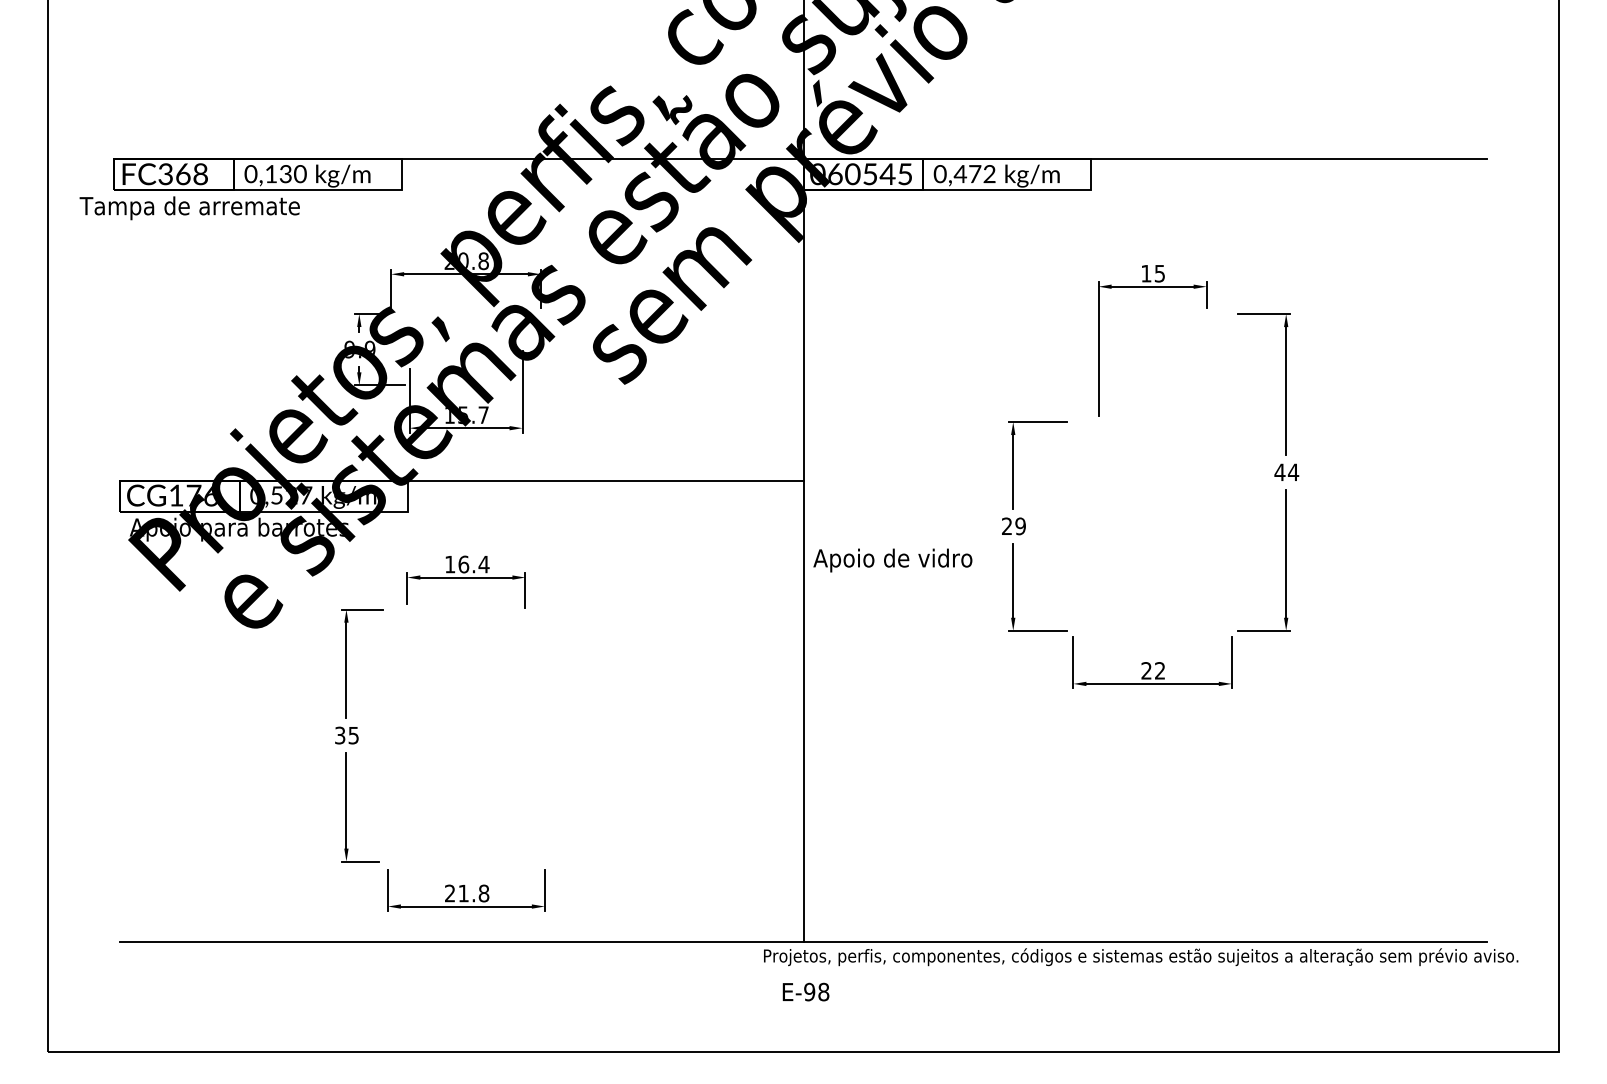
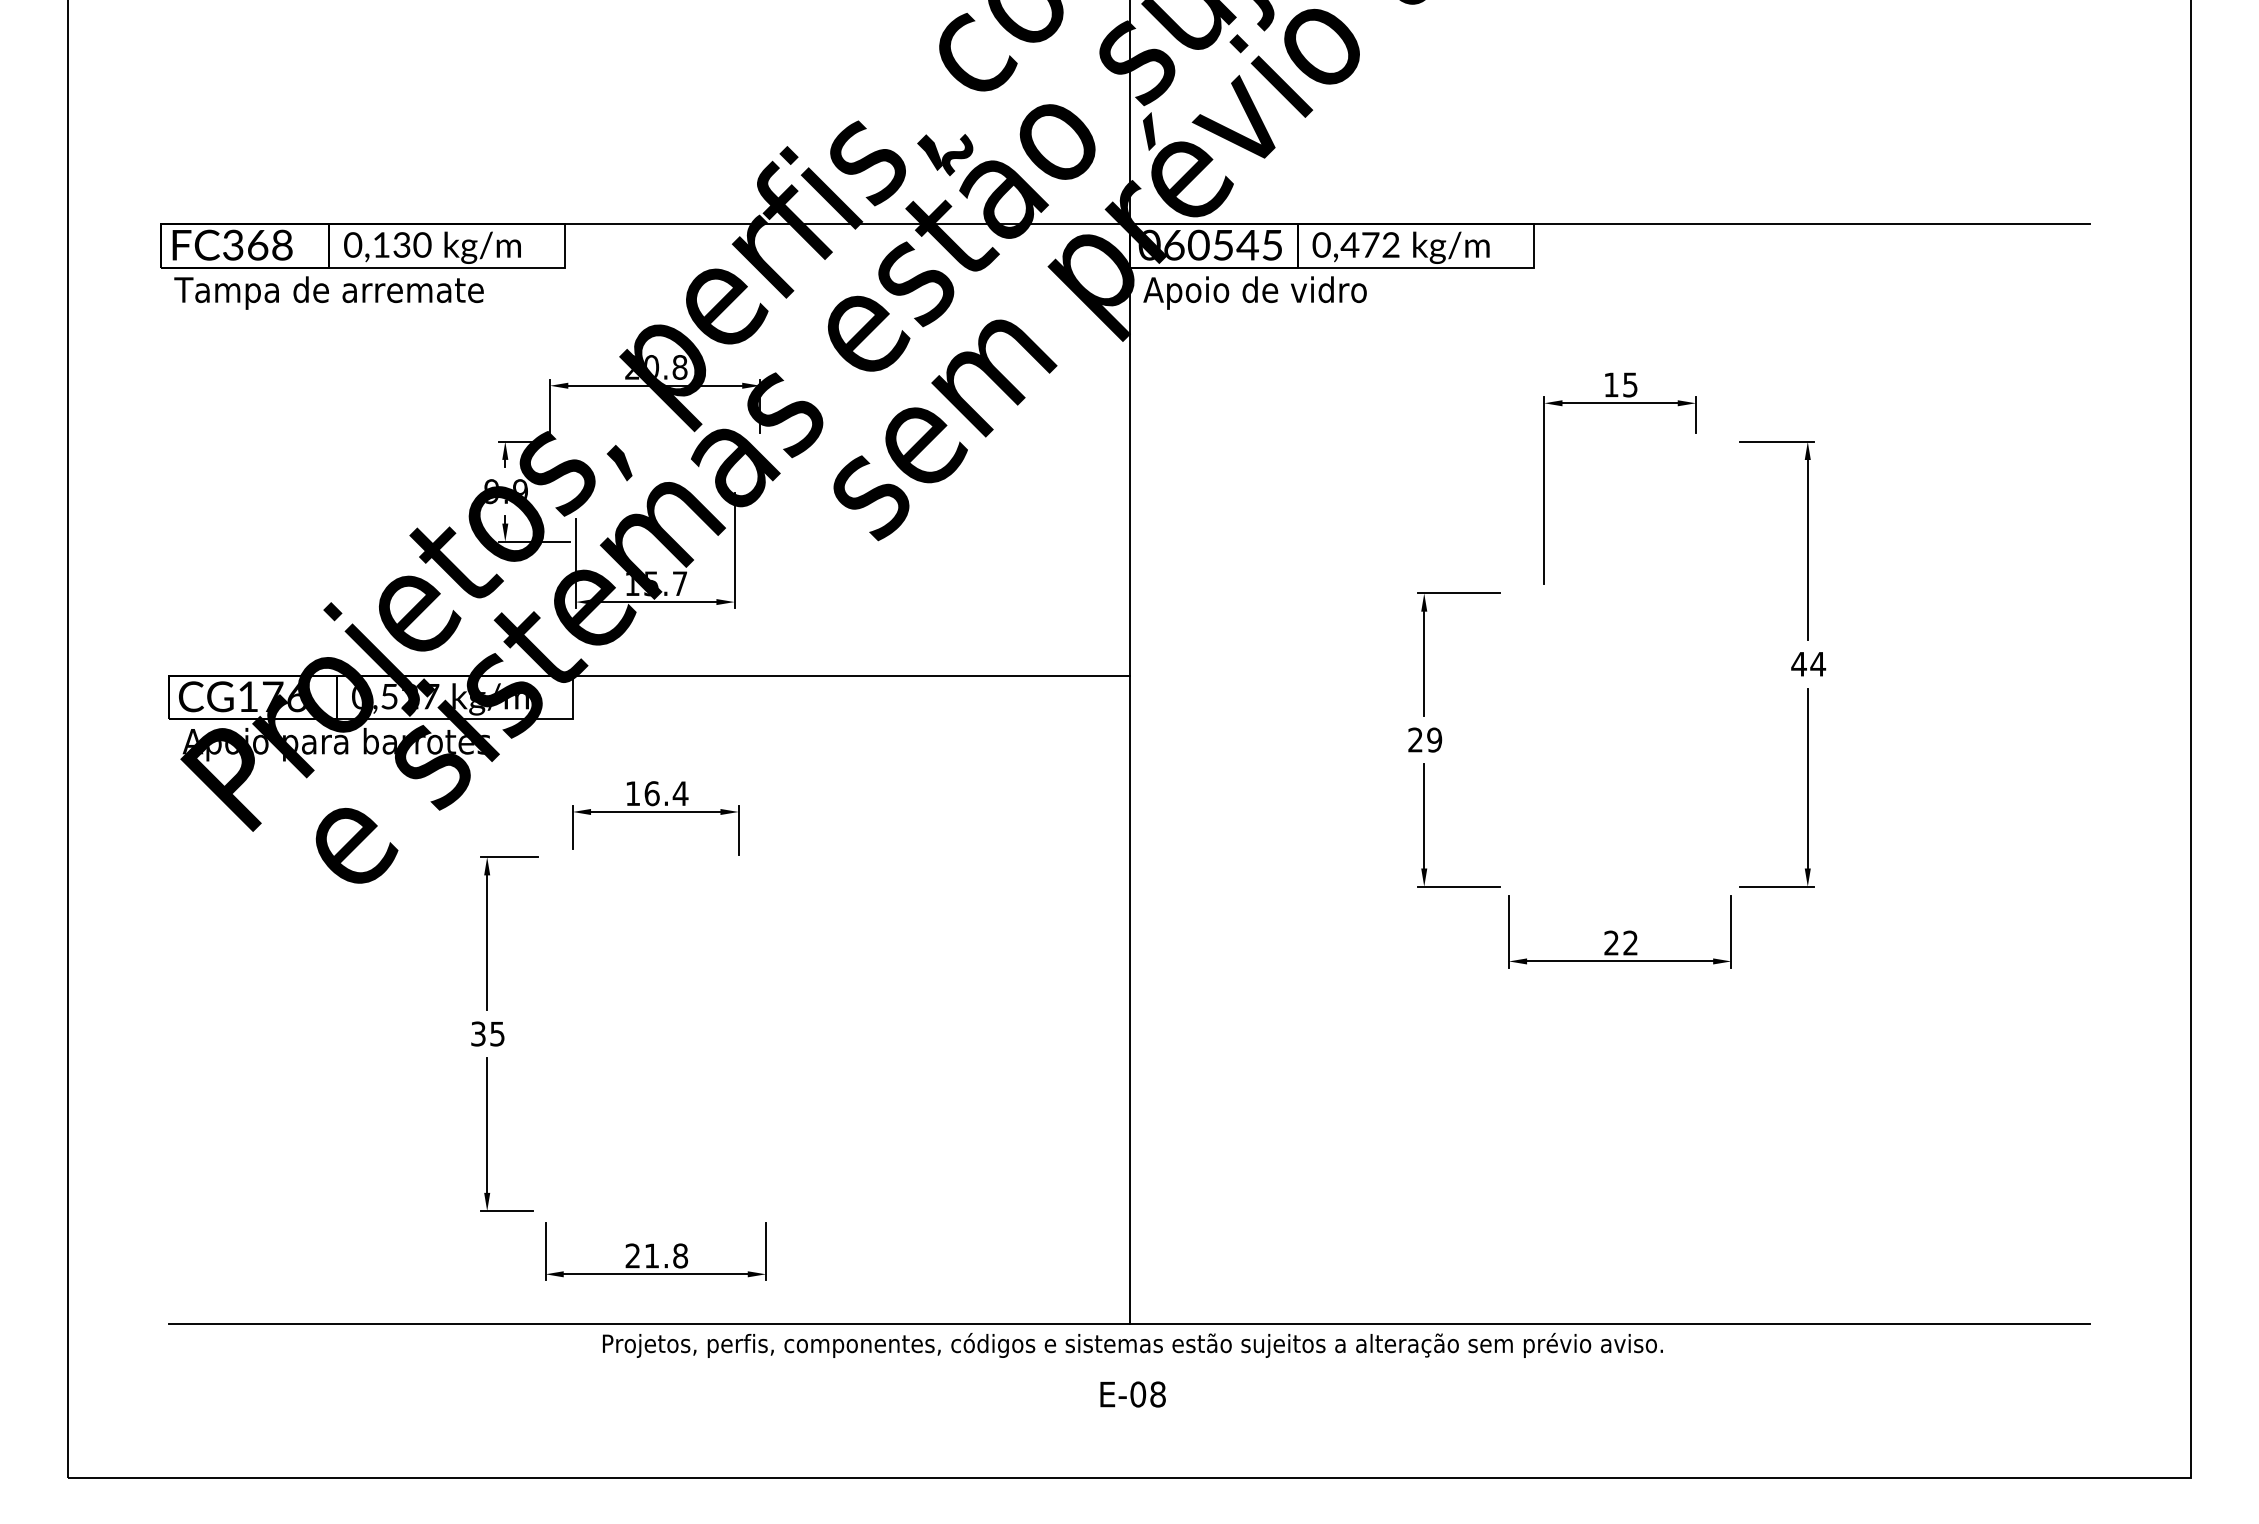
text: (189, 207) -> (328, 292), moved
text: (892, 560) -> (1254, 292), moved
text: (1140, 957) -> (1132, 1345), moved
text: (809, 992) -> (1138, 1394), E-98 -> E-08

